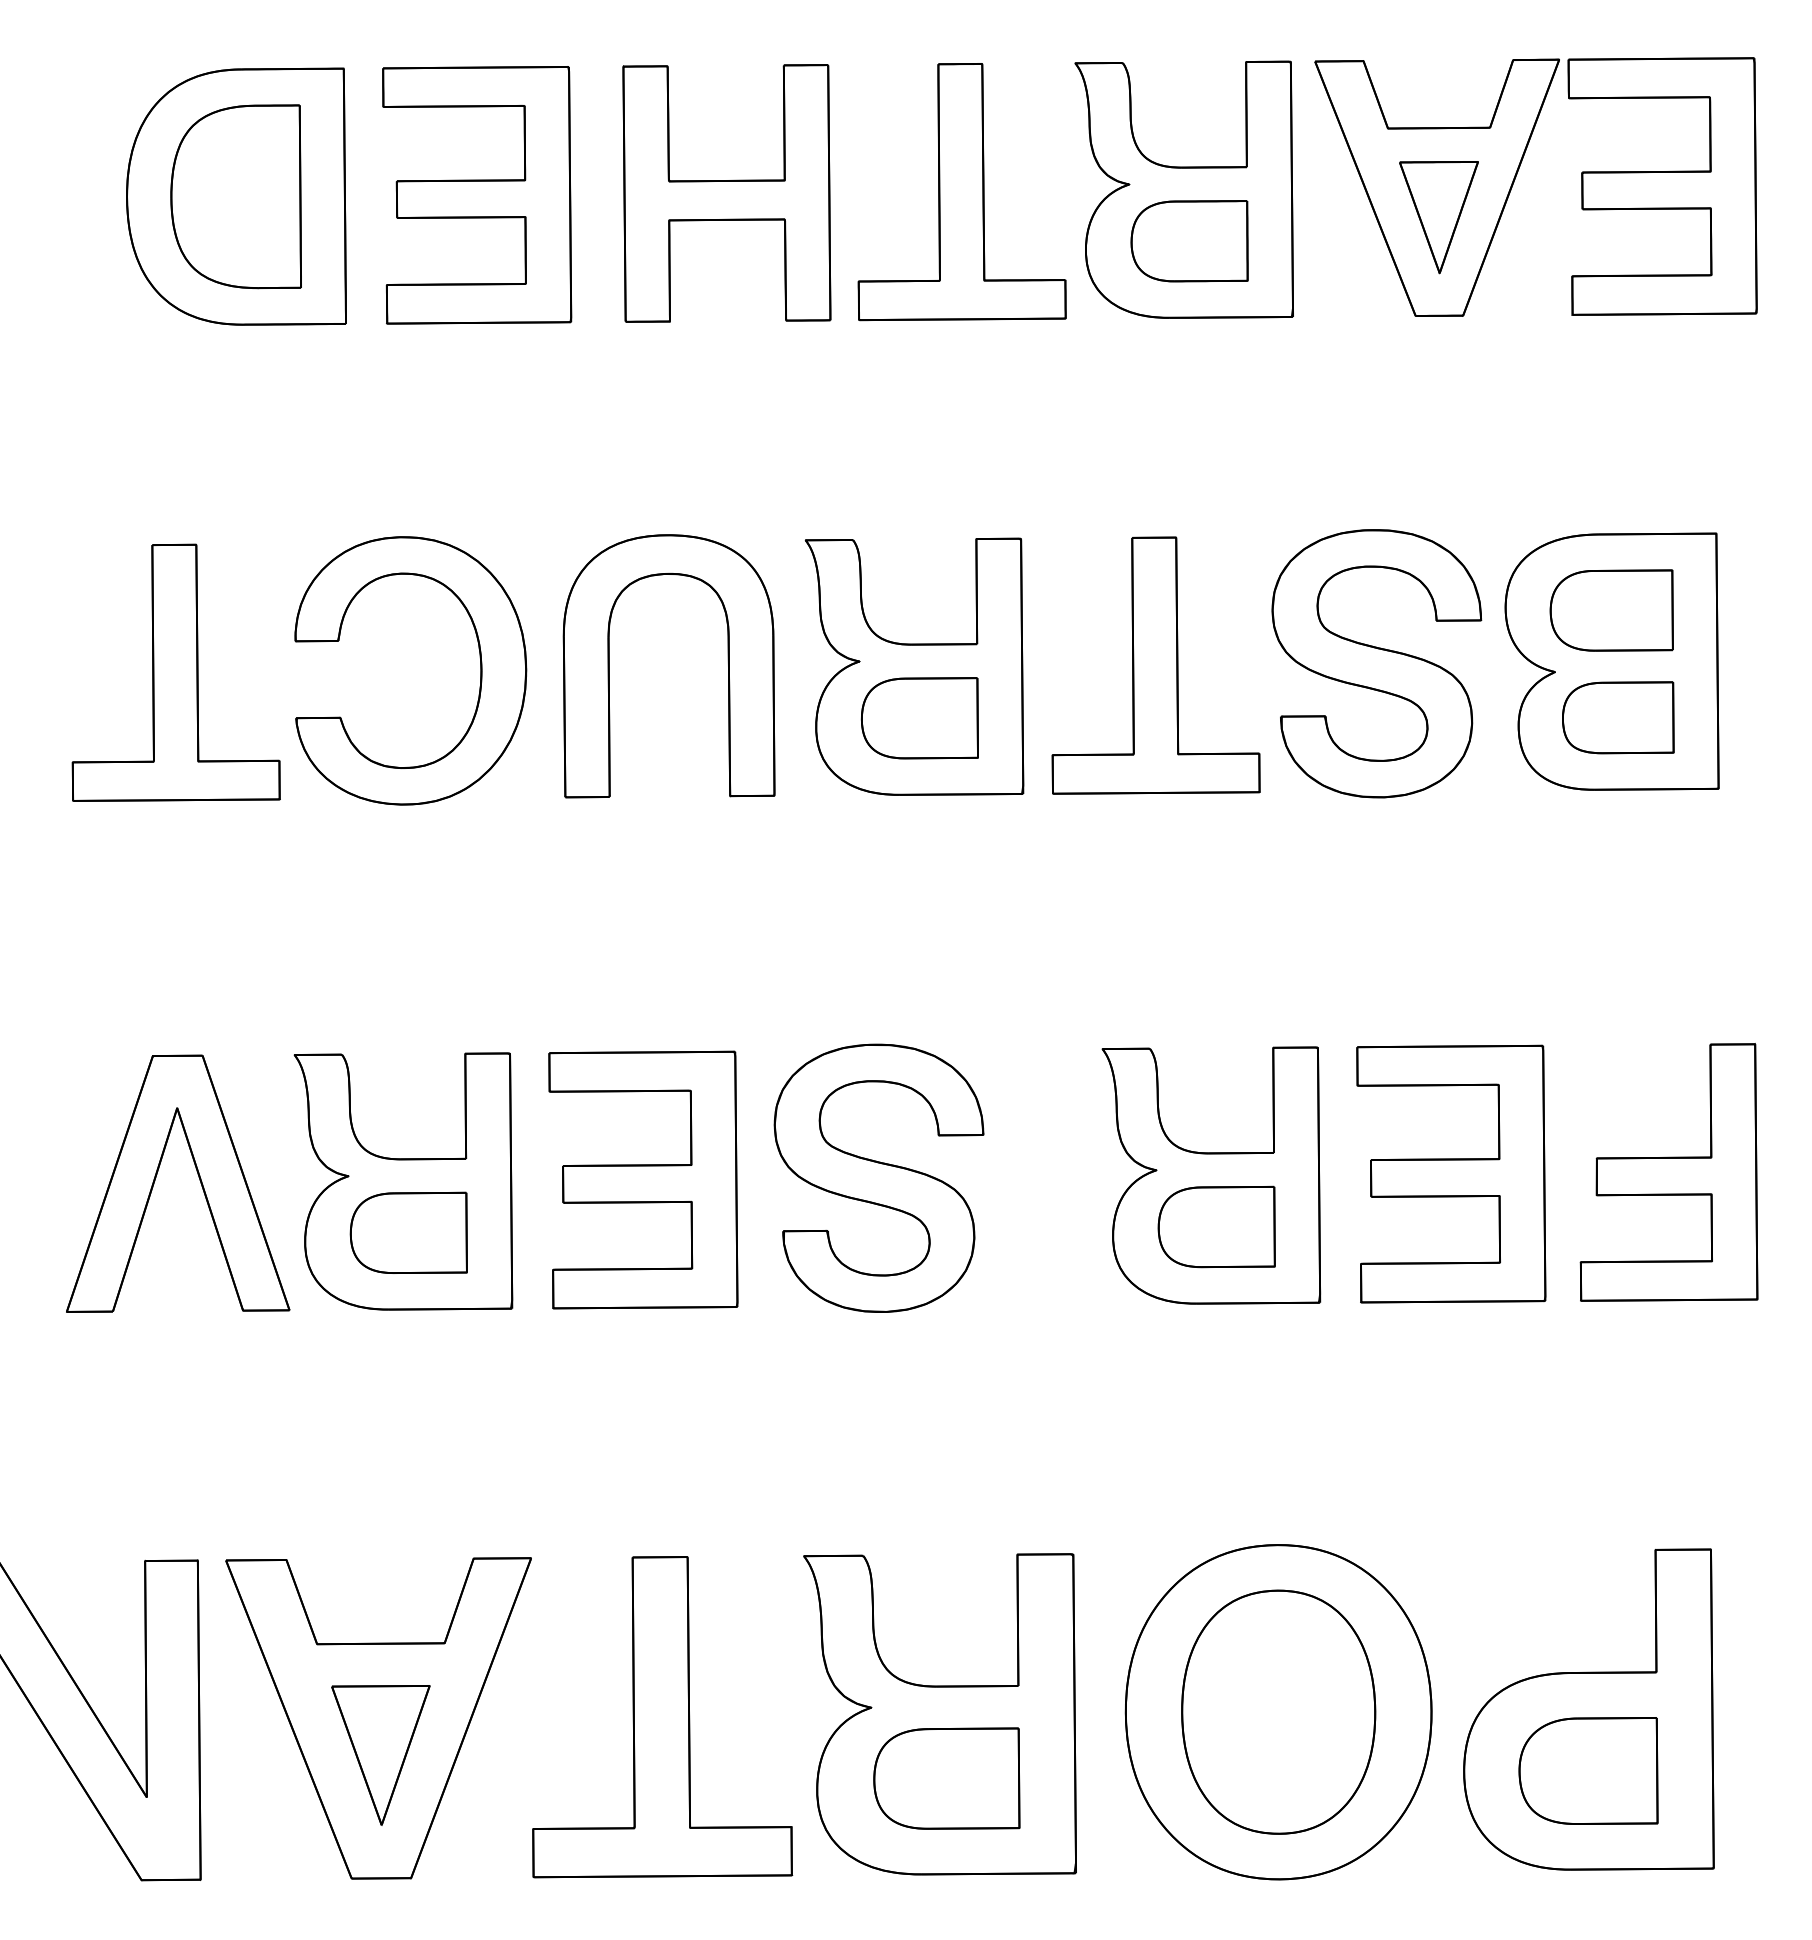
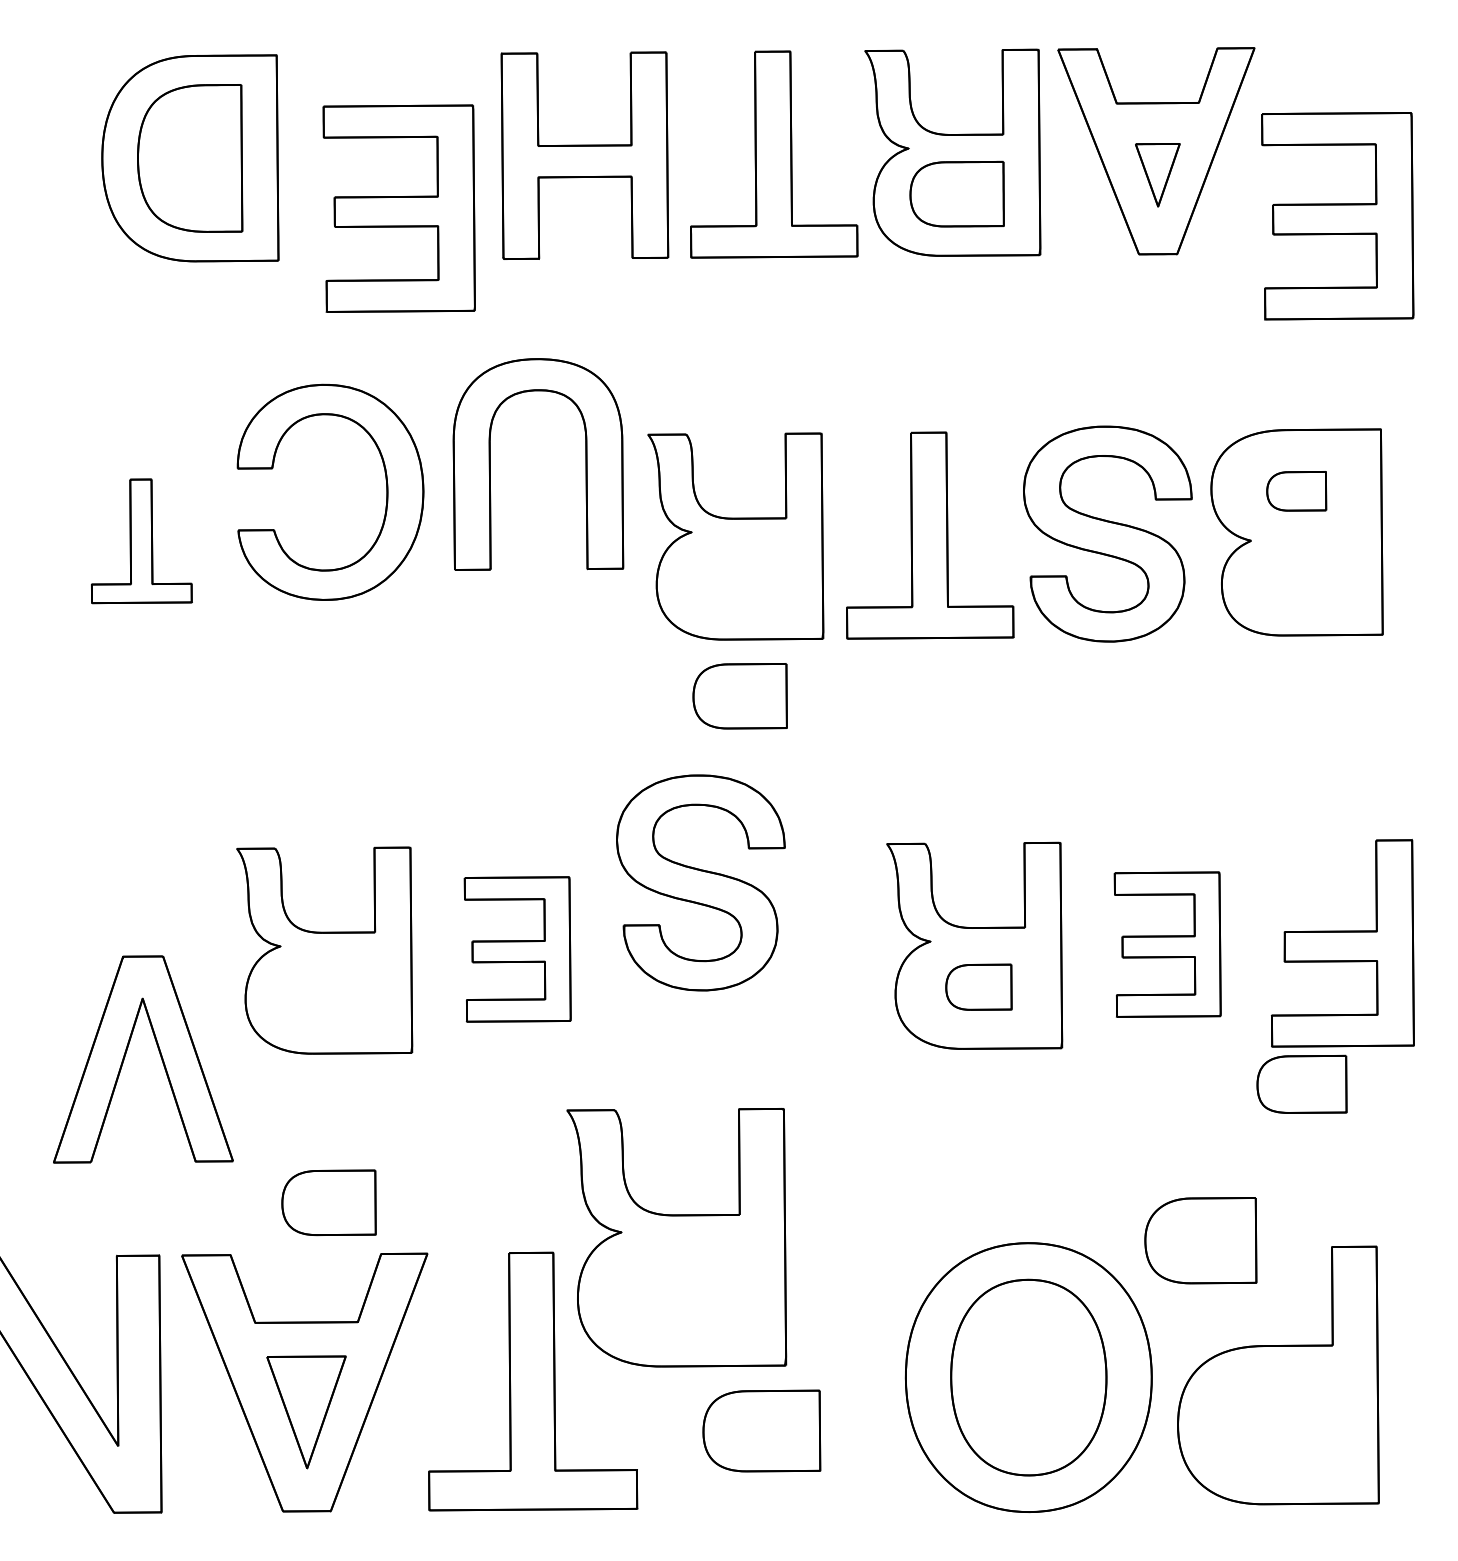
part: (1662, 186) -> (1337, 216), moved
part: (477, 195) -> (399, 208), moved
part: (1438, 217) -> (1157, 175), size x0.7
part: (1611, 610) -> (1296, 491), size x0.6
part: (609, 666) -> (490, 464), moved
part: (480, 670) -> (386, 492), moved
part: (175, 672) -> (141, 541), size x0.6
part: (1618, 717) -> (1302, 1084), moved
part: (919, 718) -> (739, 696), moved
part: (1451, 1173) -> (1167, 944), size x0.7
part: (198, 1177) -> (159, 1054), moved
part: (878, 1177) -> (700, 882), moved
part: (643, 1179) -> (517, 949), size x0.7
part: (1216, 1226) -> (978, 986), size x0.7
part: (408, 1232) -> (328, 1202), moved
part: (939, 1714) -> (676, 1237), moved
part: (1588, 1770) -> (1200, 1240), moved

